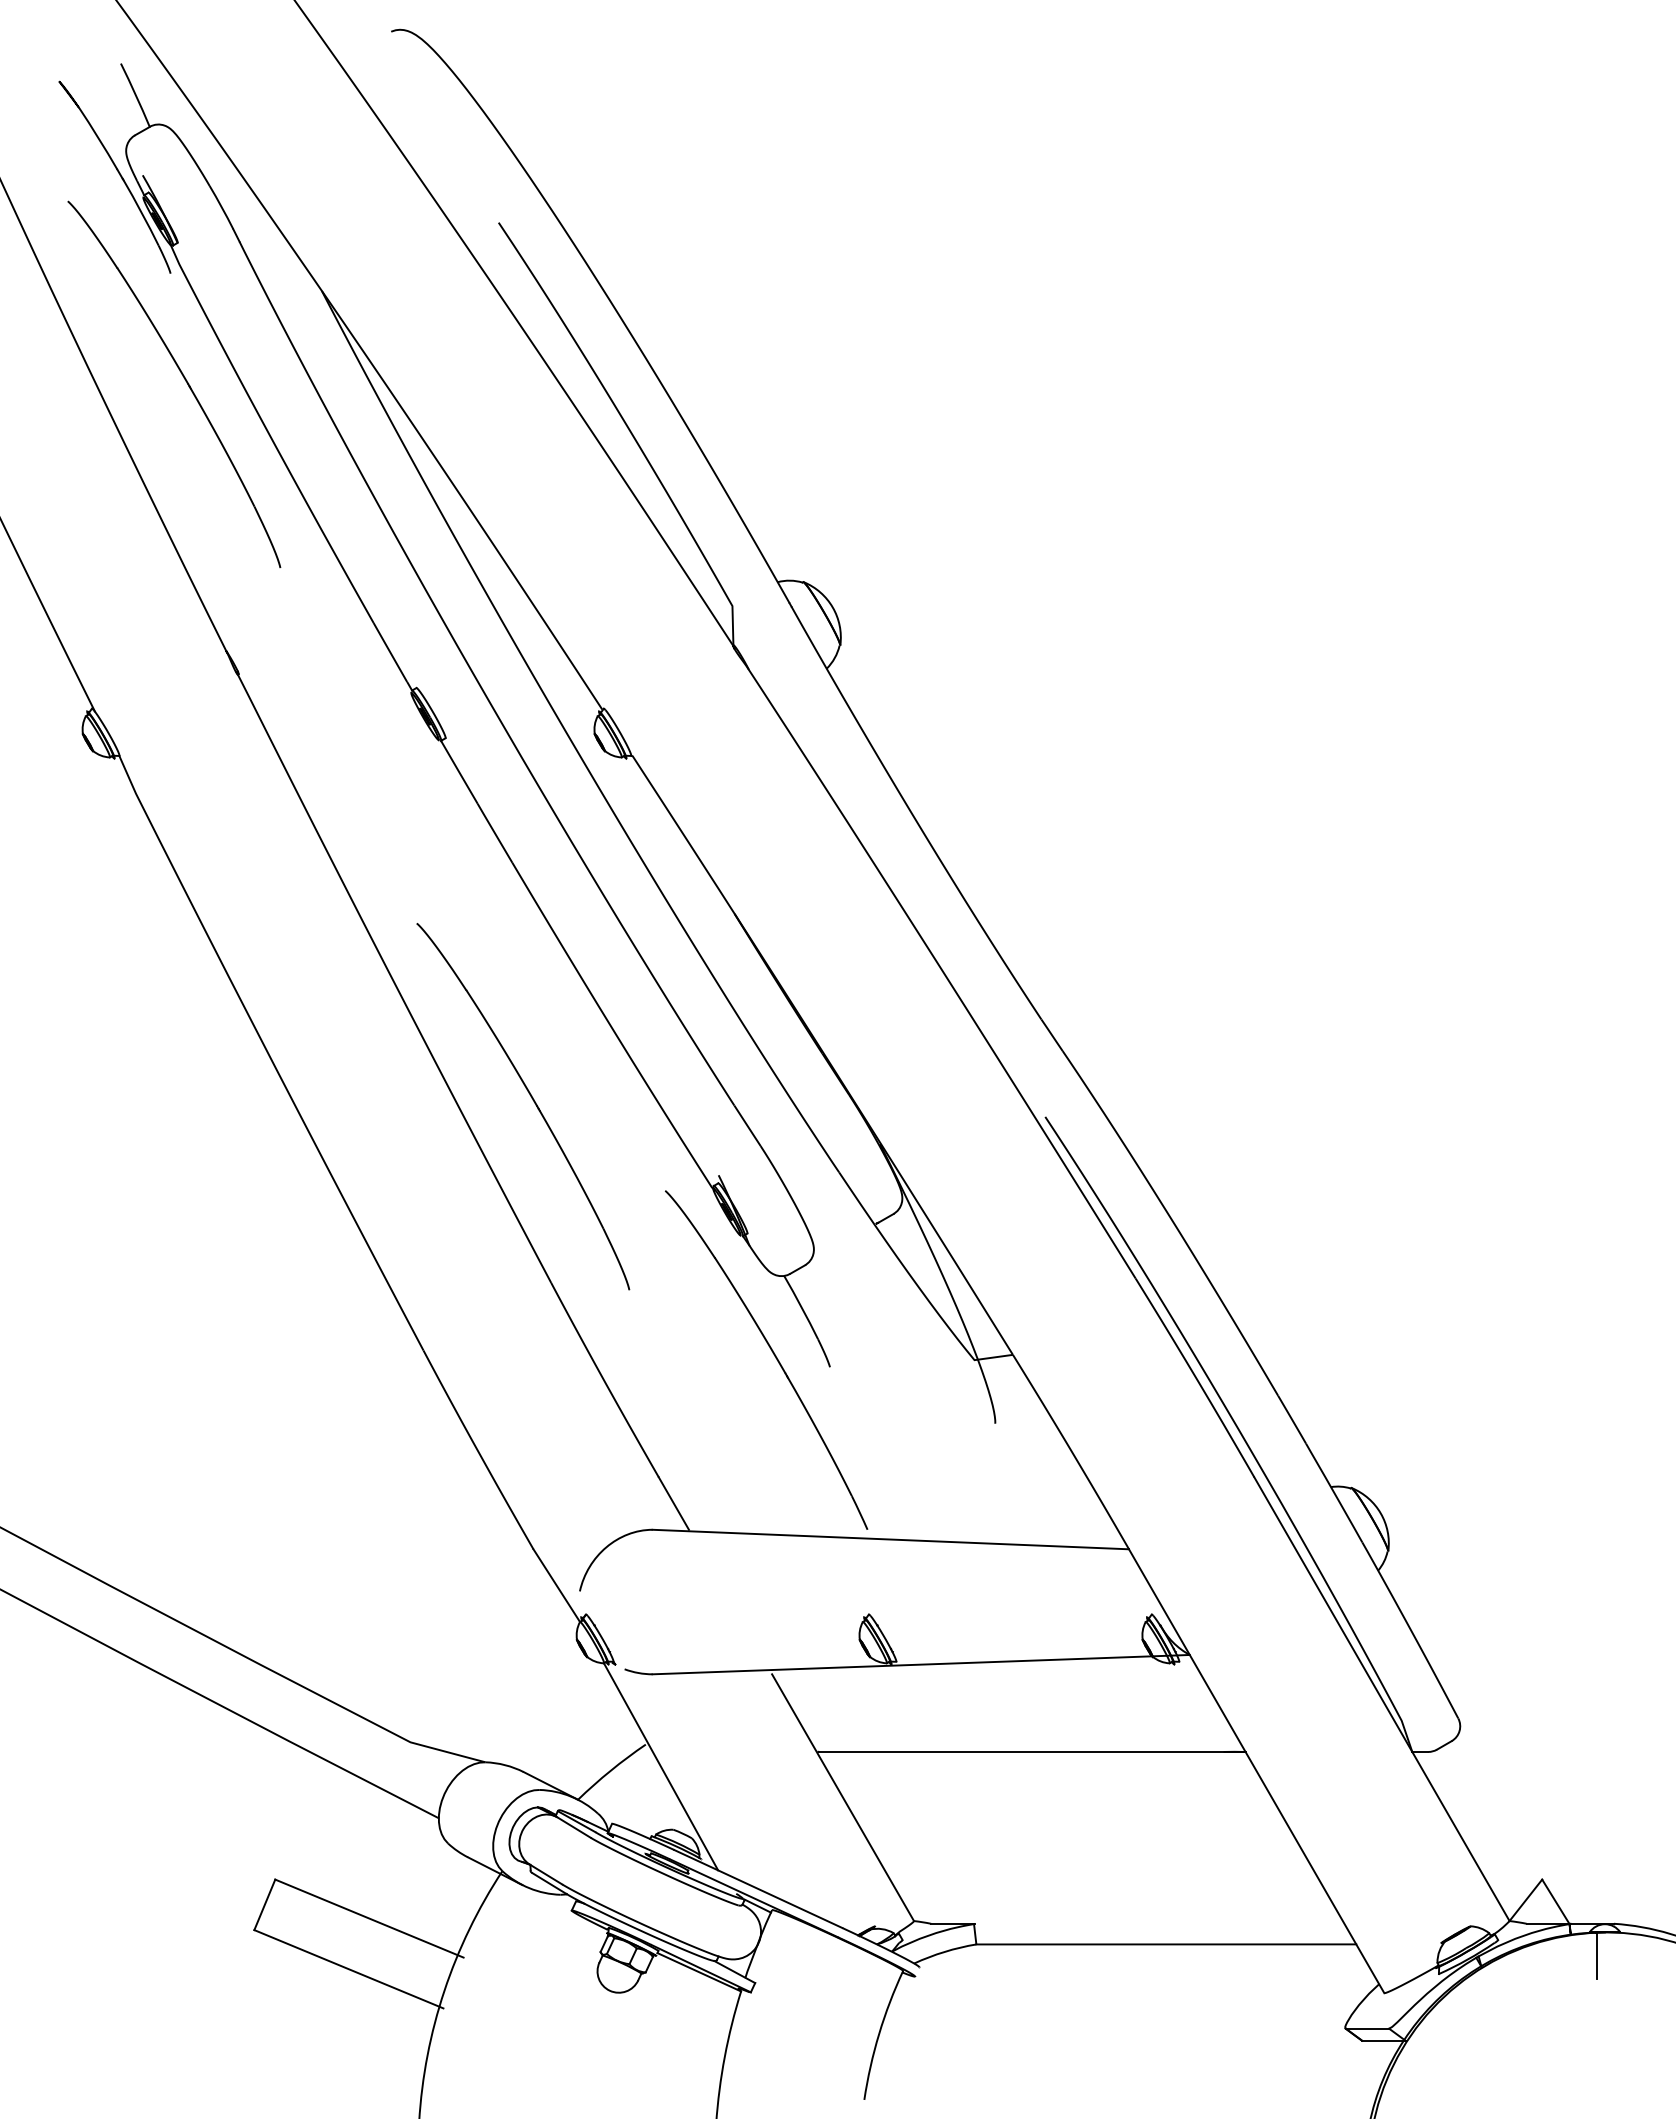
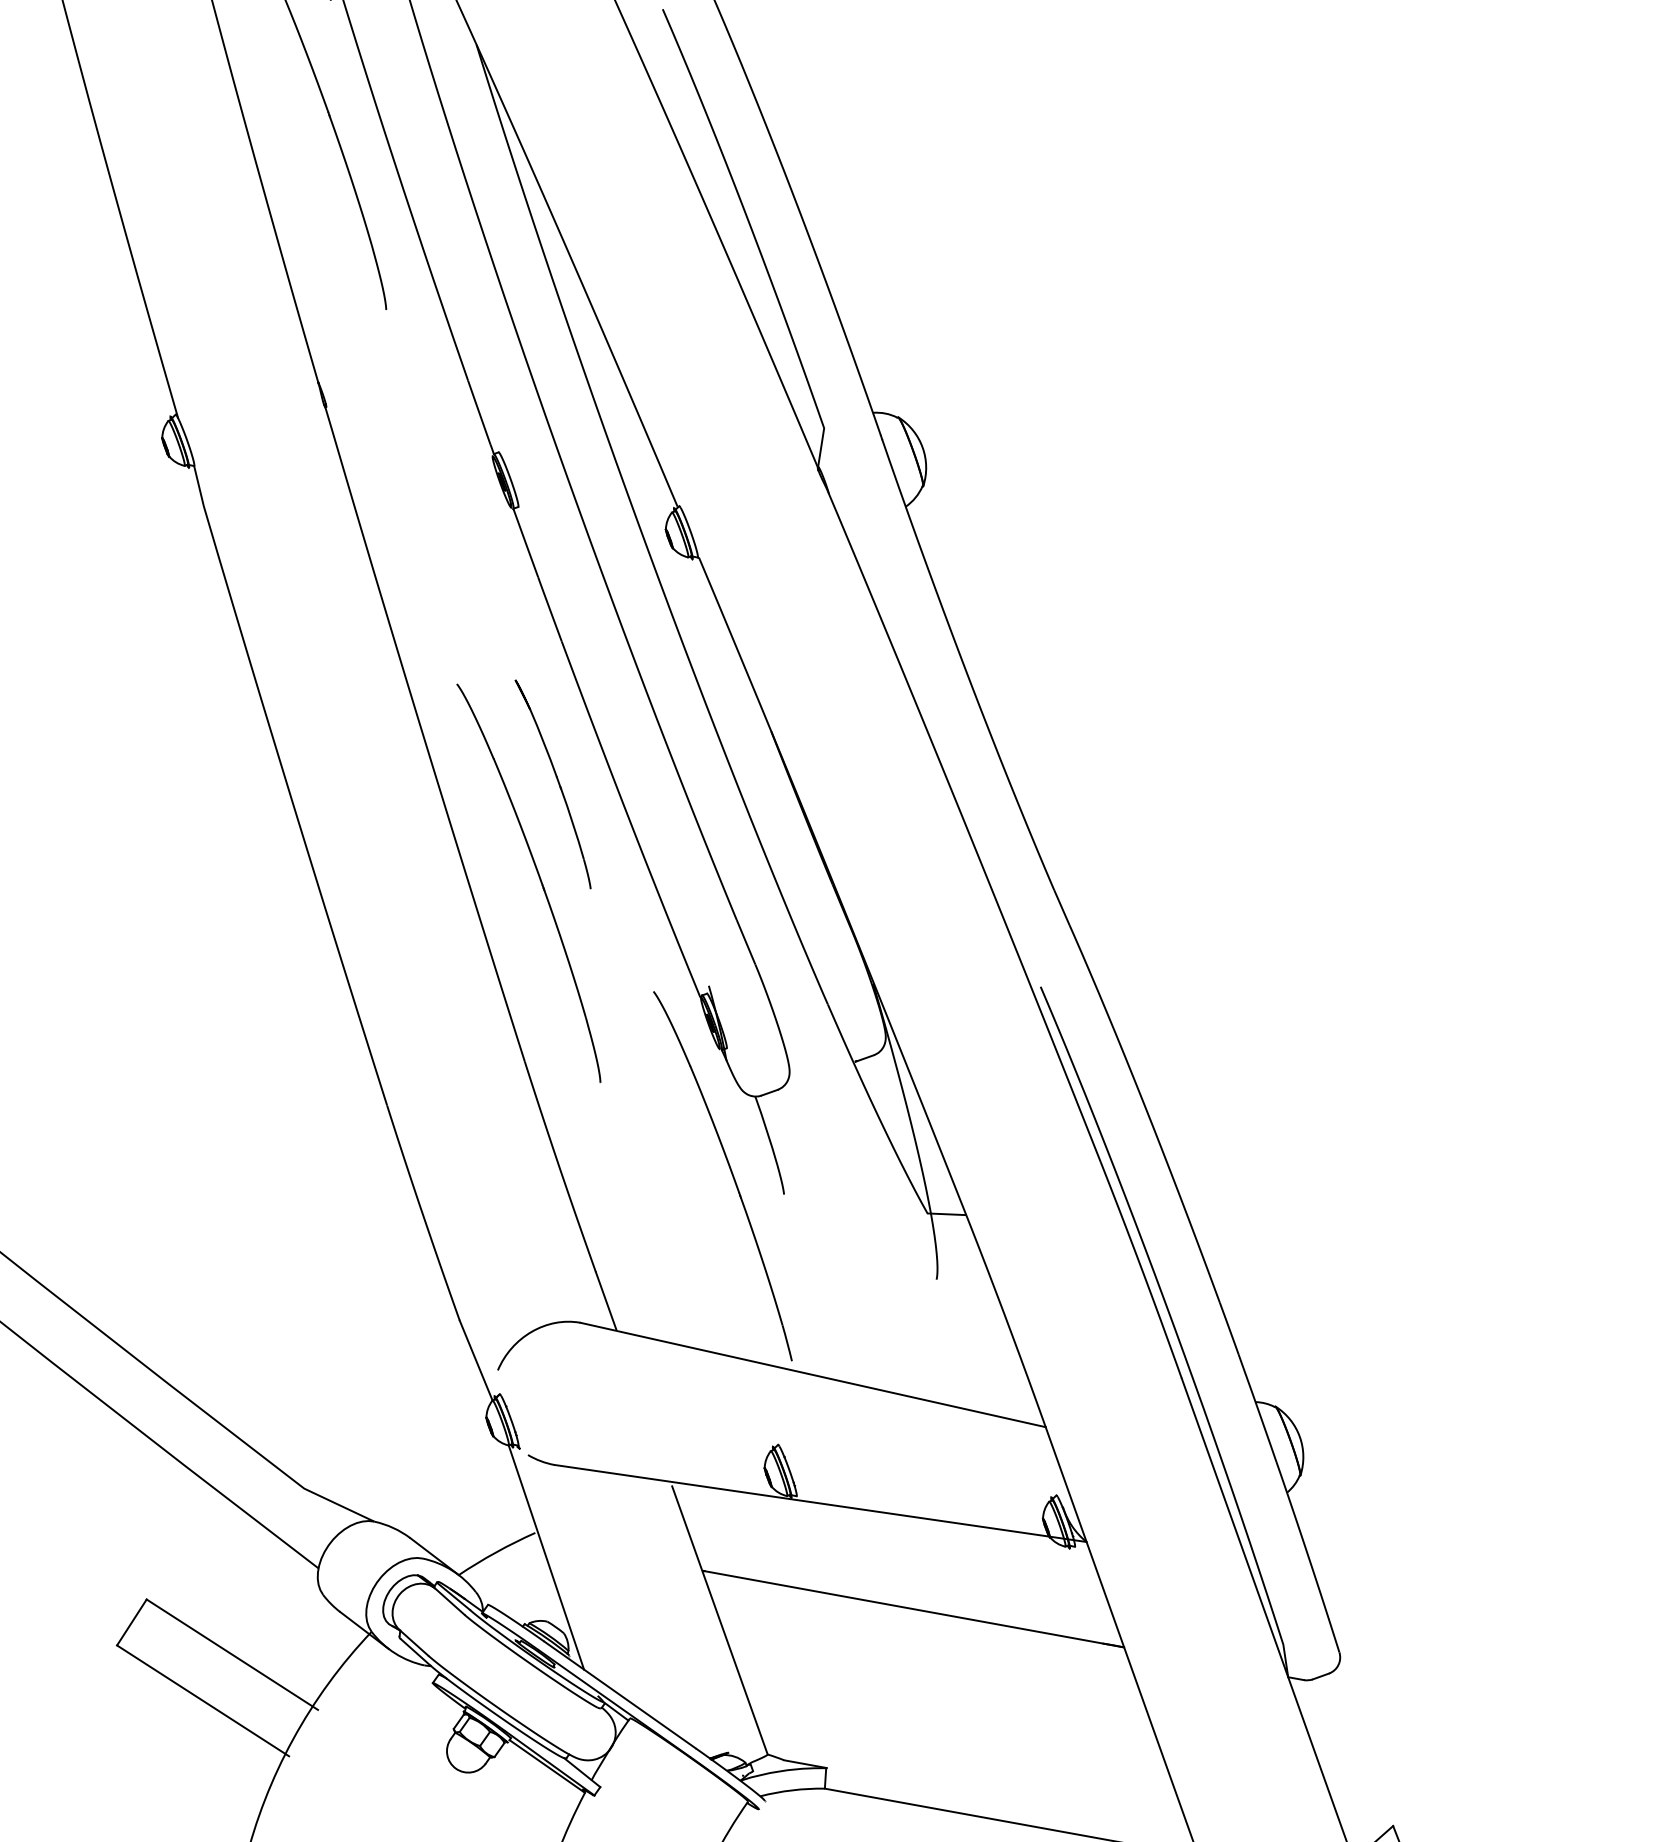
part: (529, 1004) -> (553, 783), added

